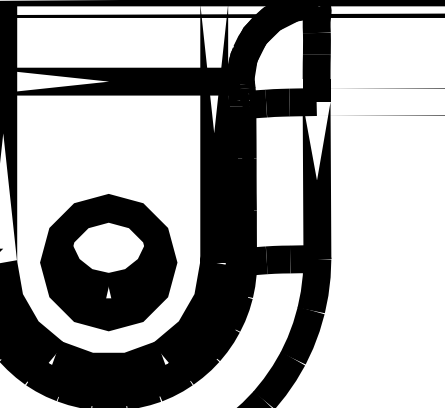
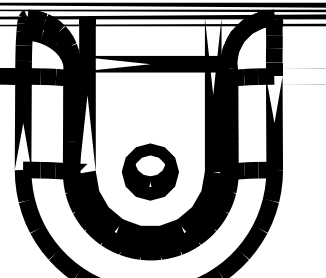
part: (108, 261) -> (150, 171), size x0.7

